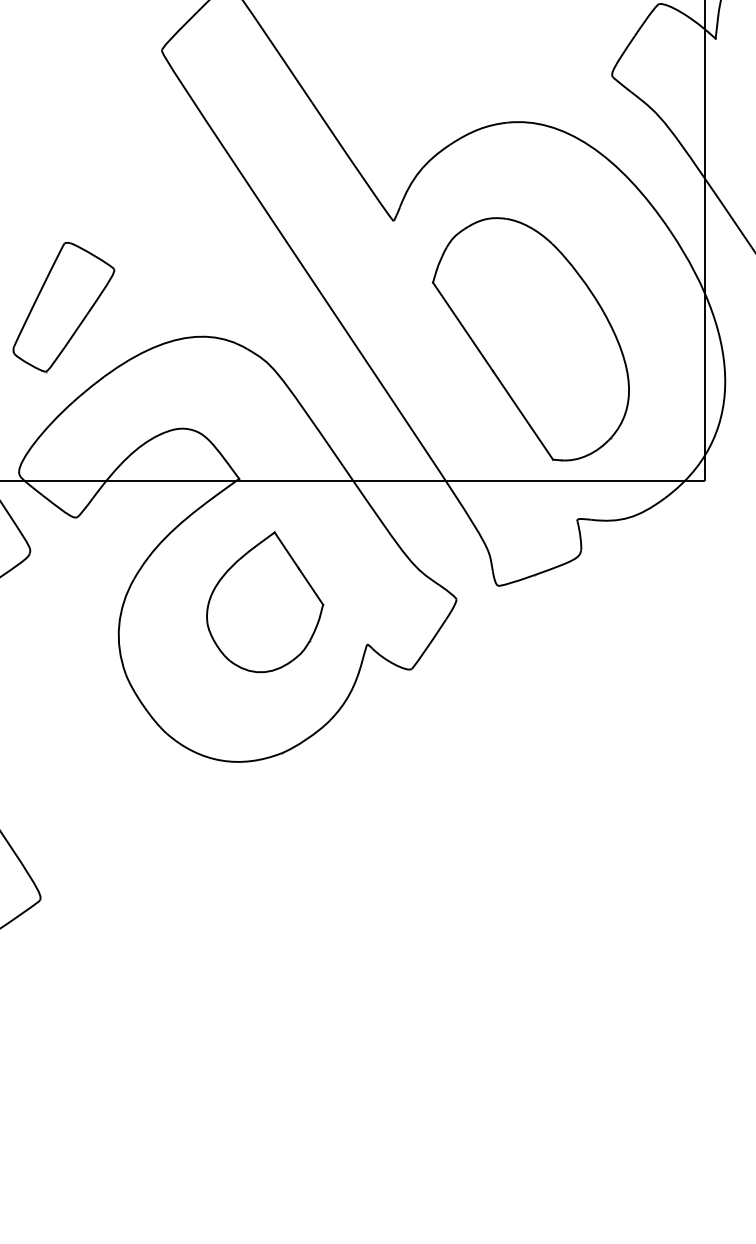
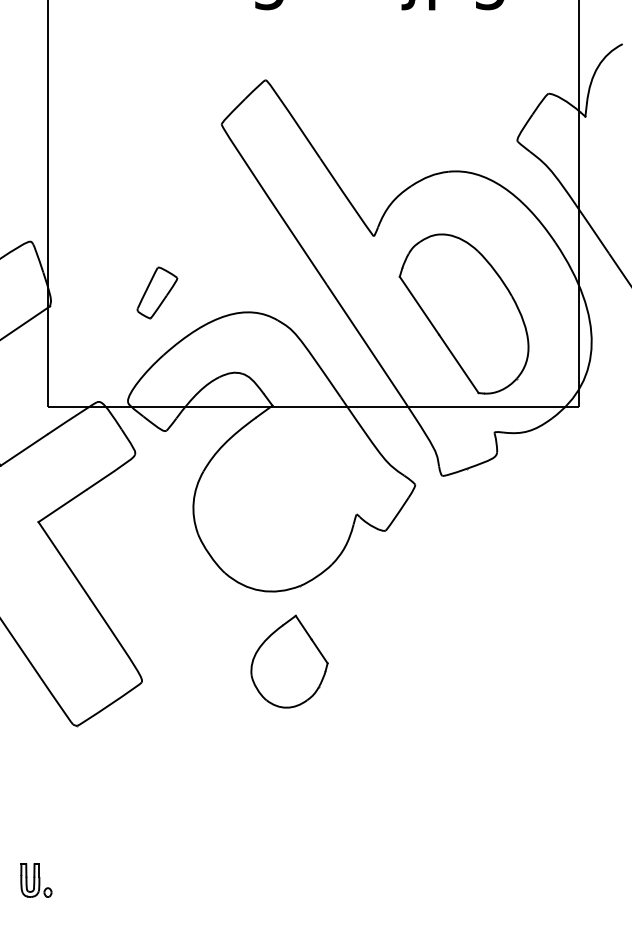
part: (64, 306) -> (157, 292), size x0.6
part: (265, 601) -> (289, 661), moved

